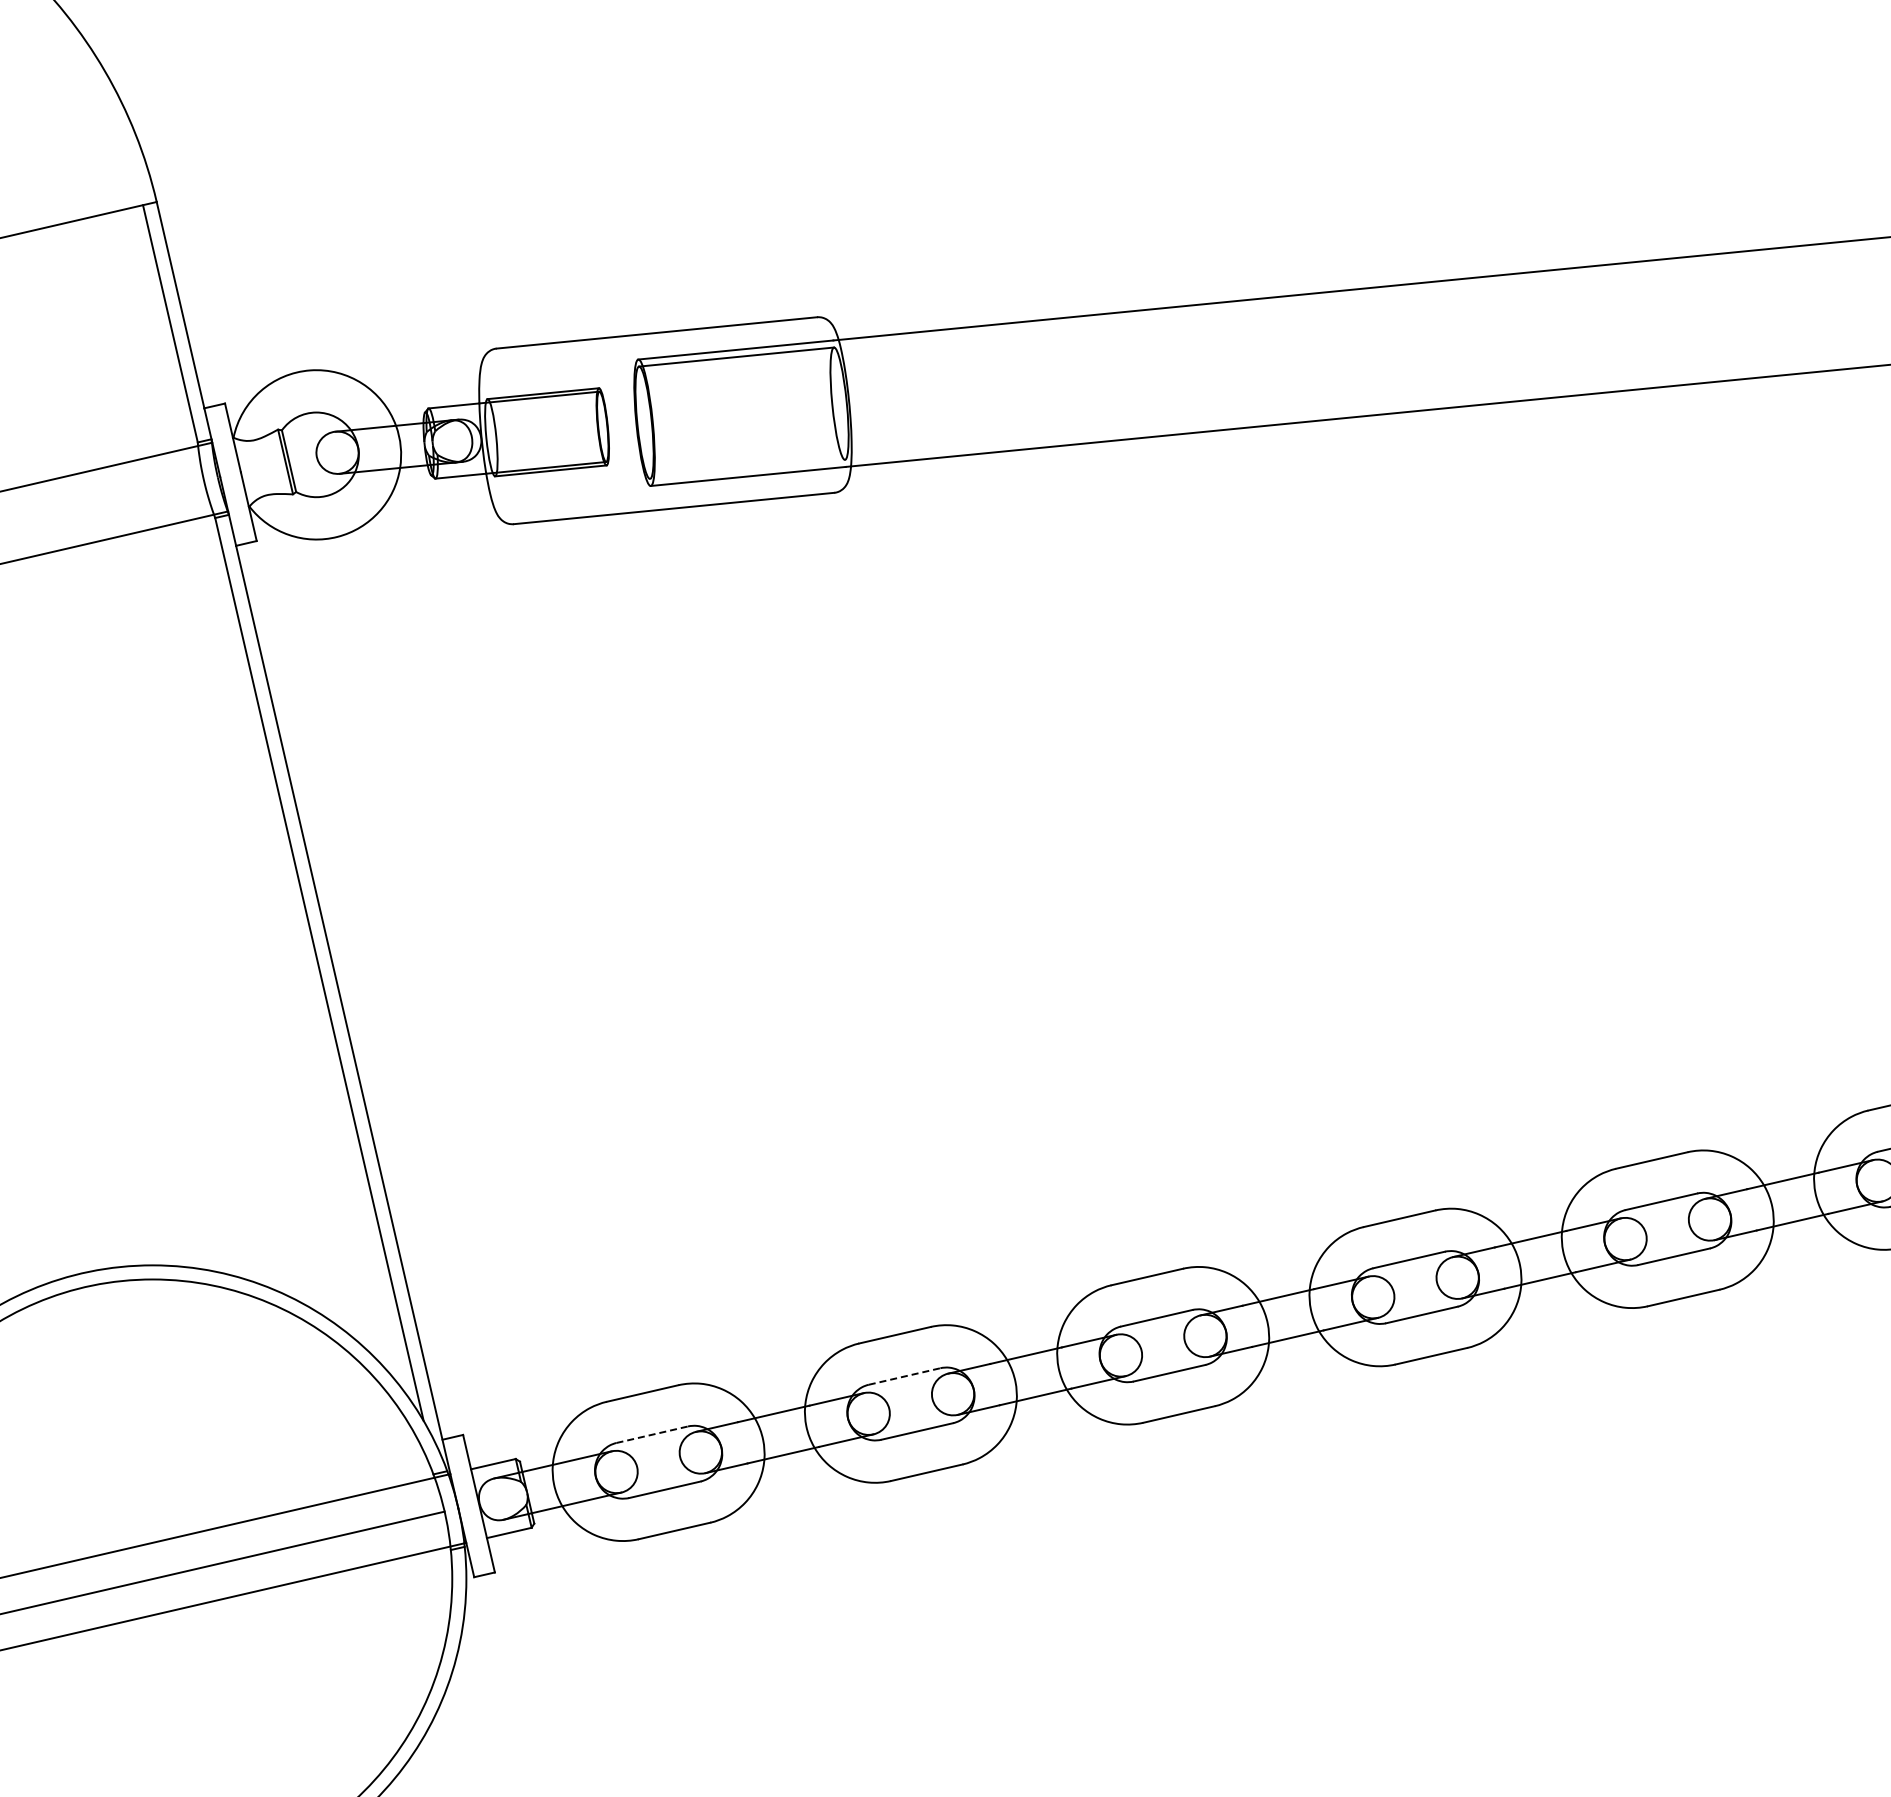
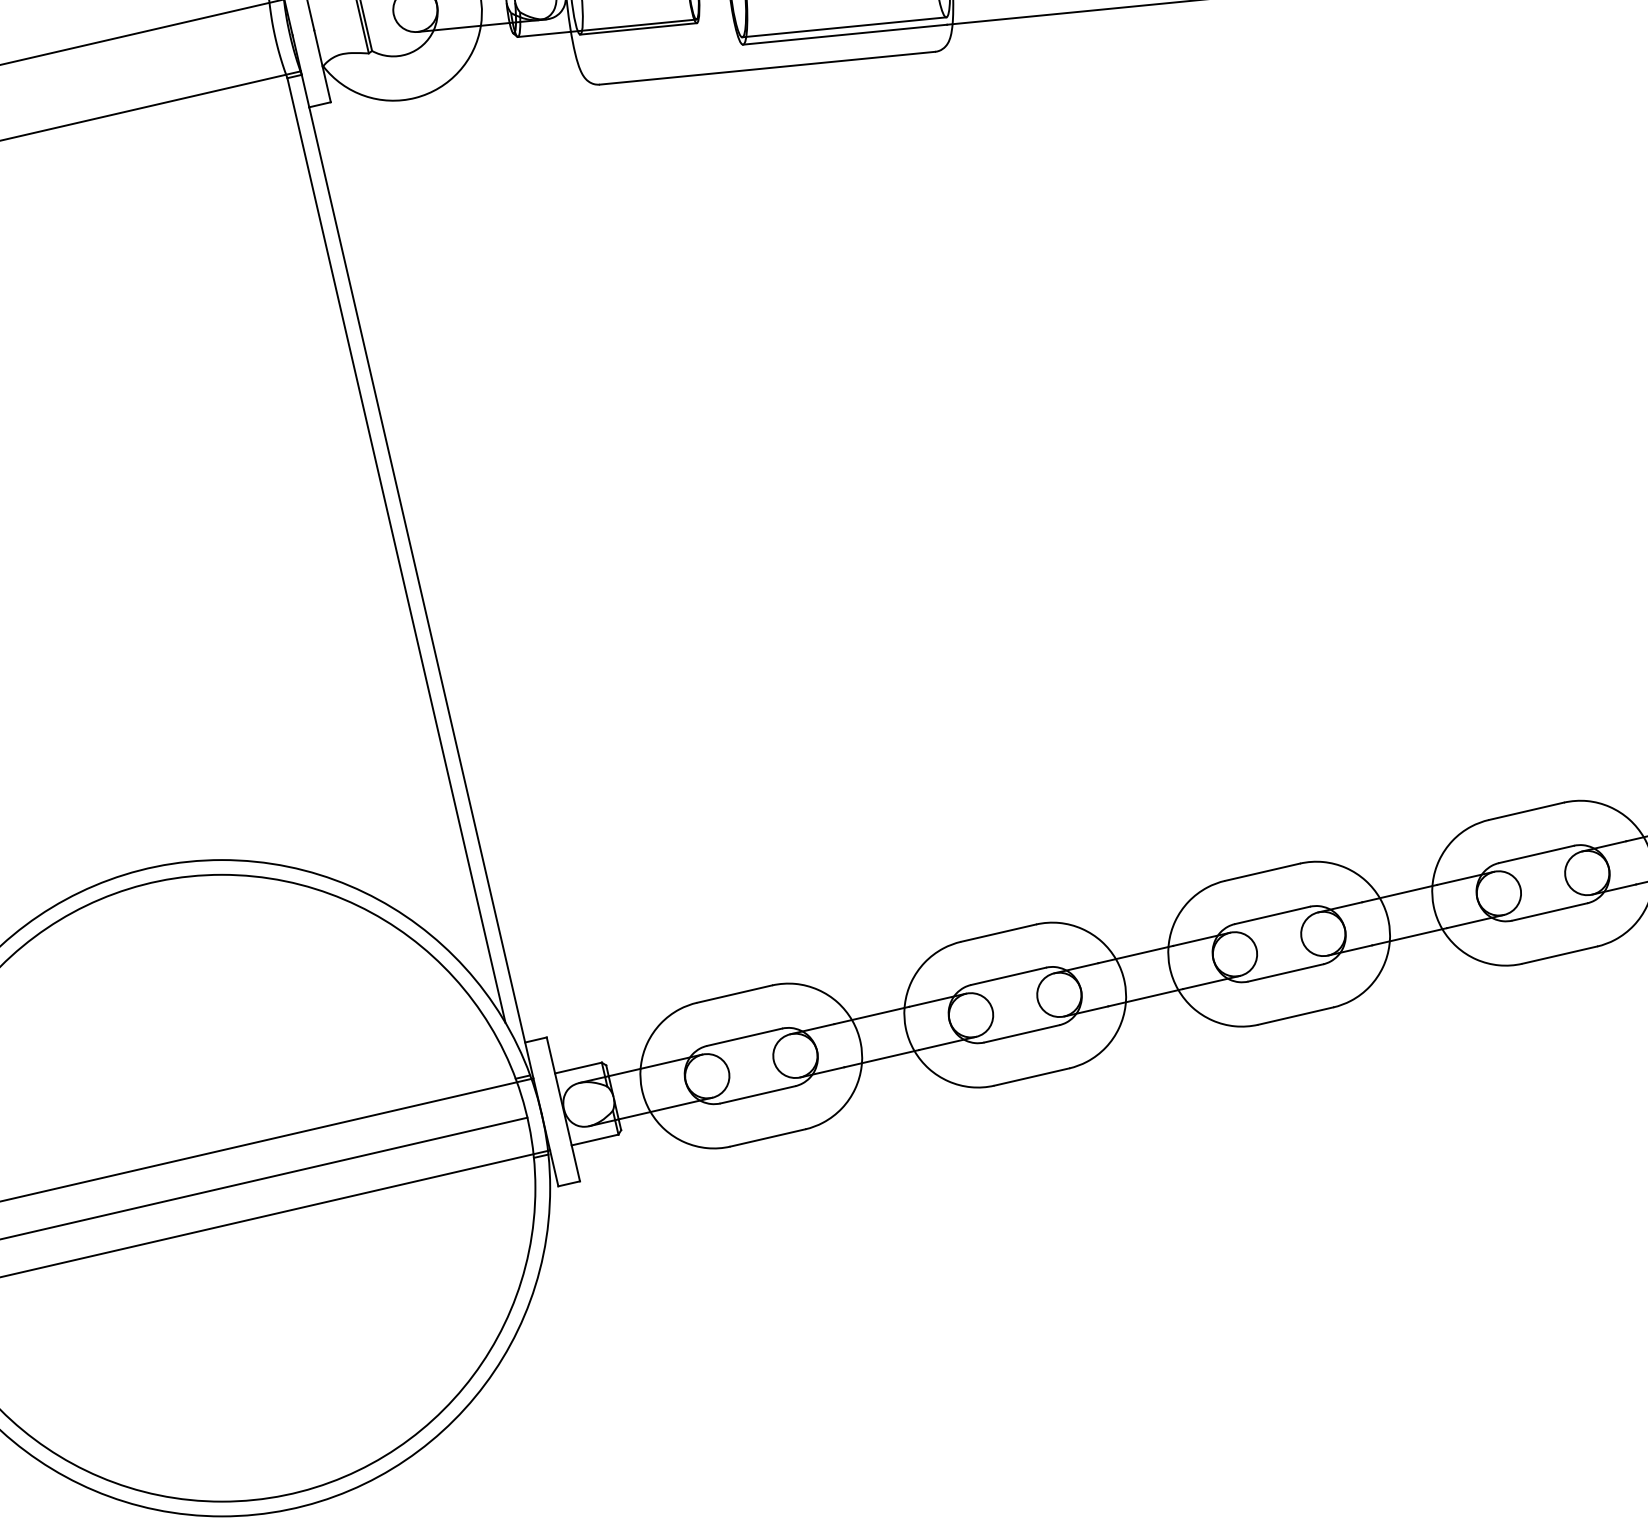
line: (747, 468) -> (844, 26), added
line: (904, 1376) -> (1008, 976), dashed -> solid
line: (652, 1434) -> (744, 1037), dashed -> solid

